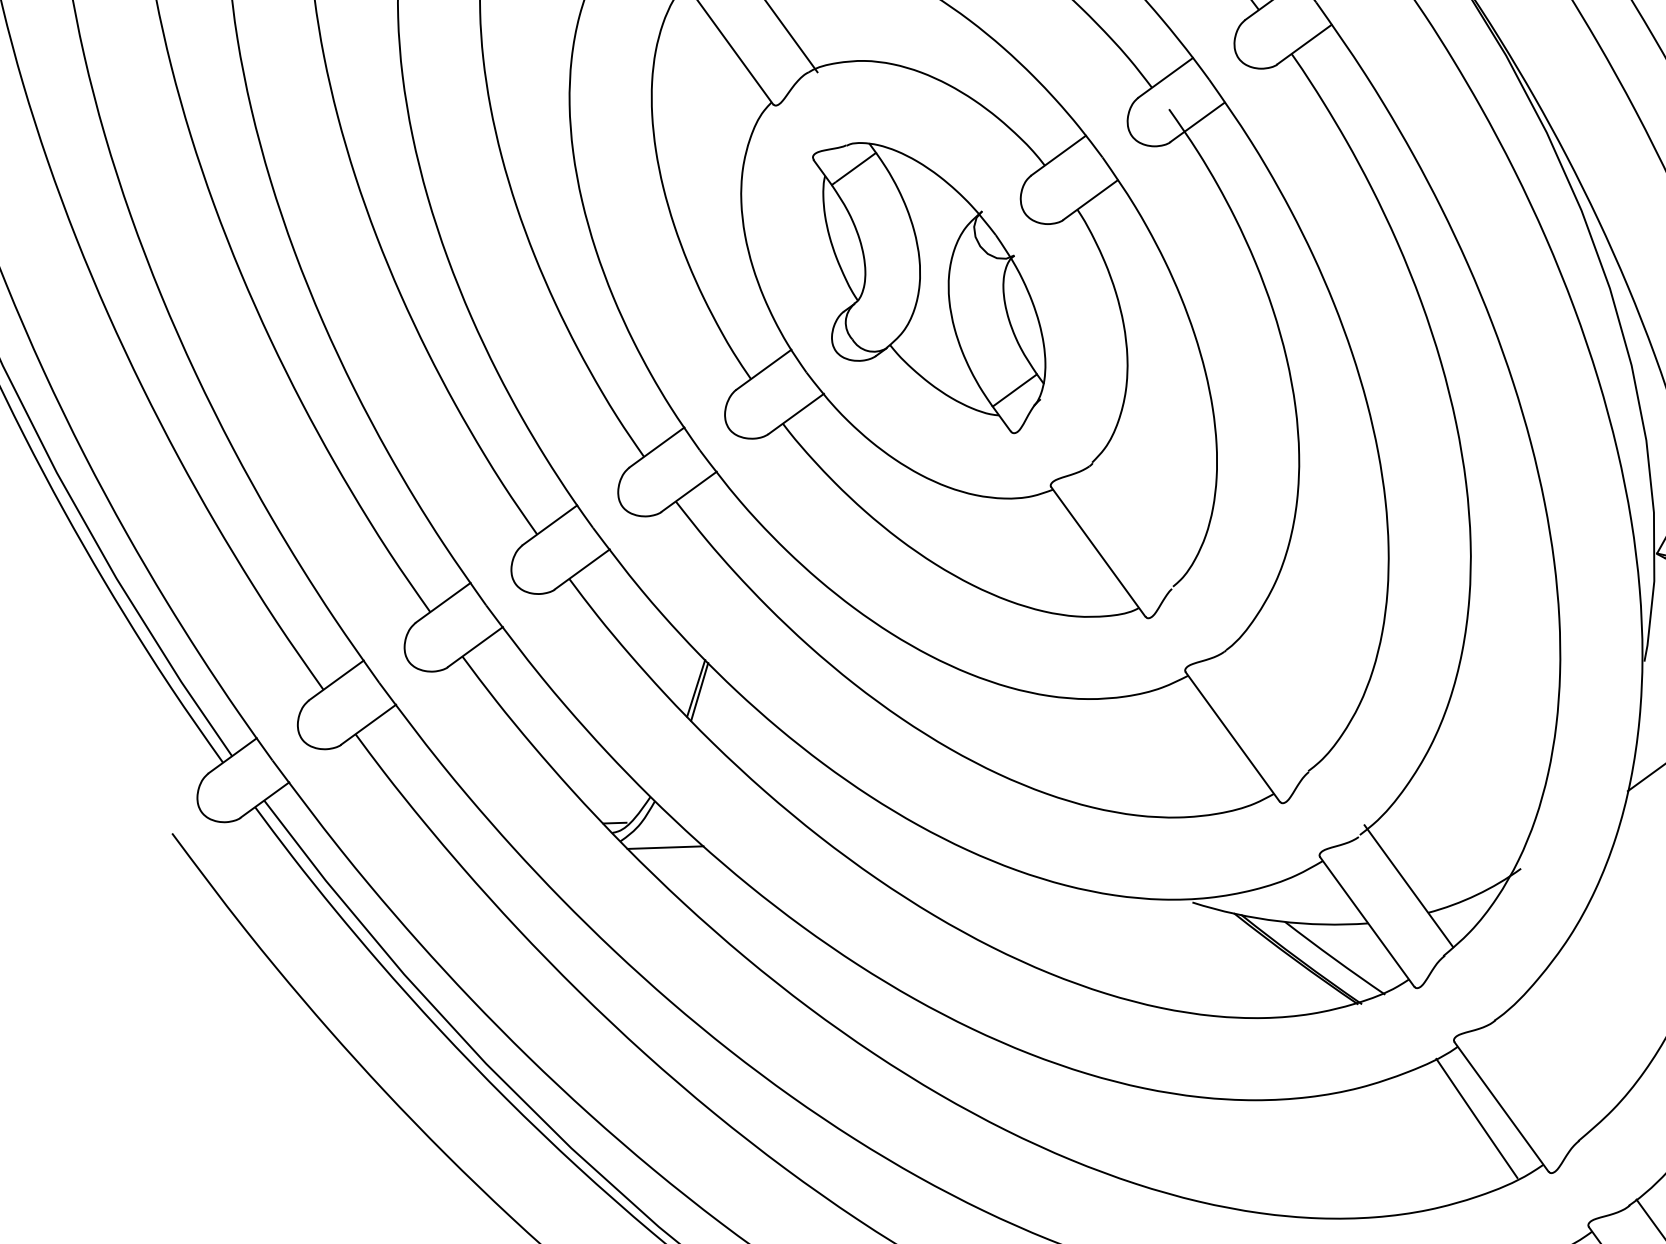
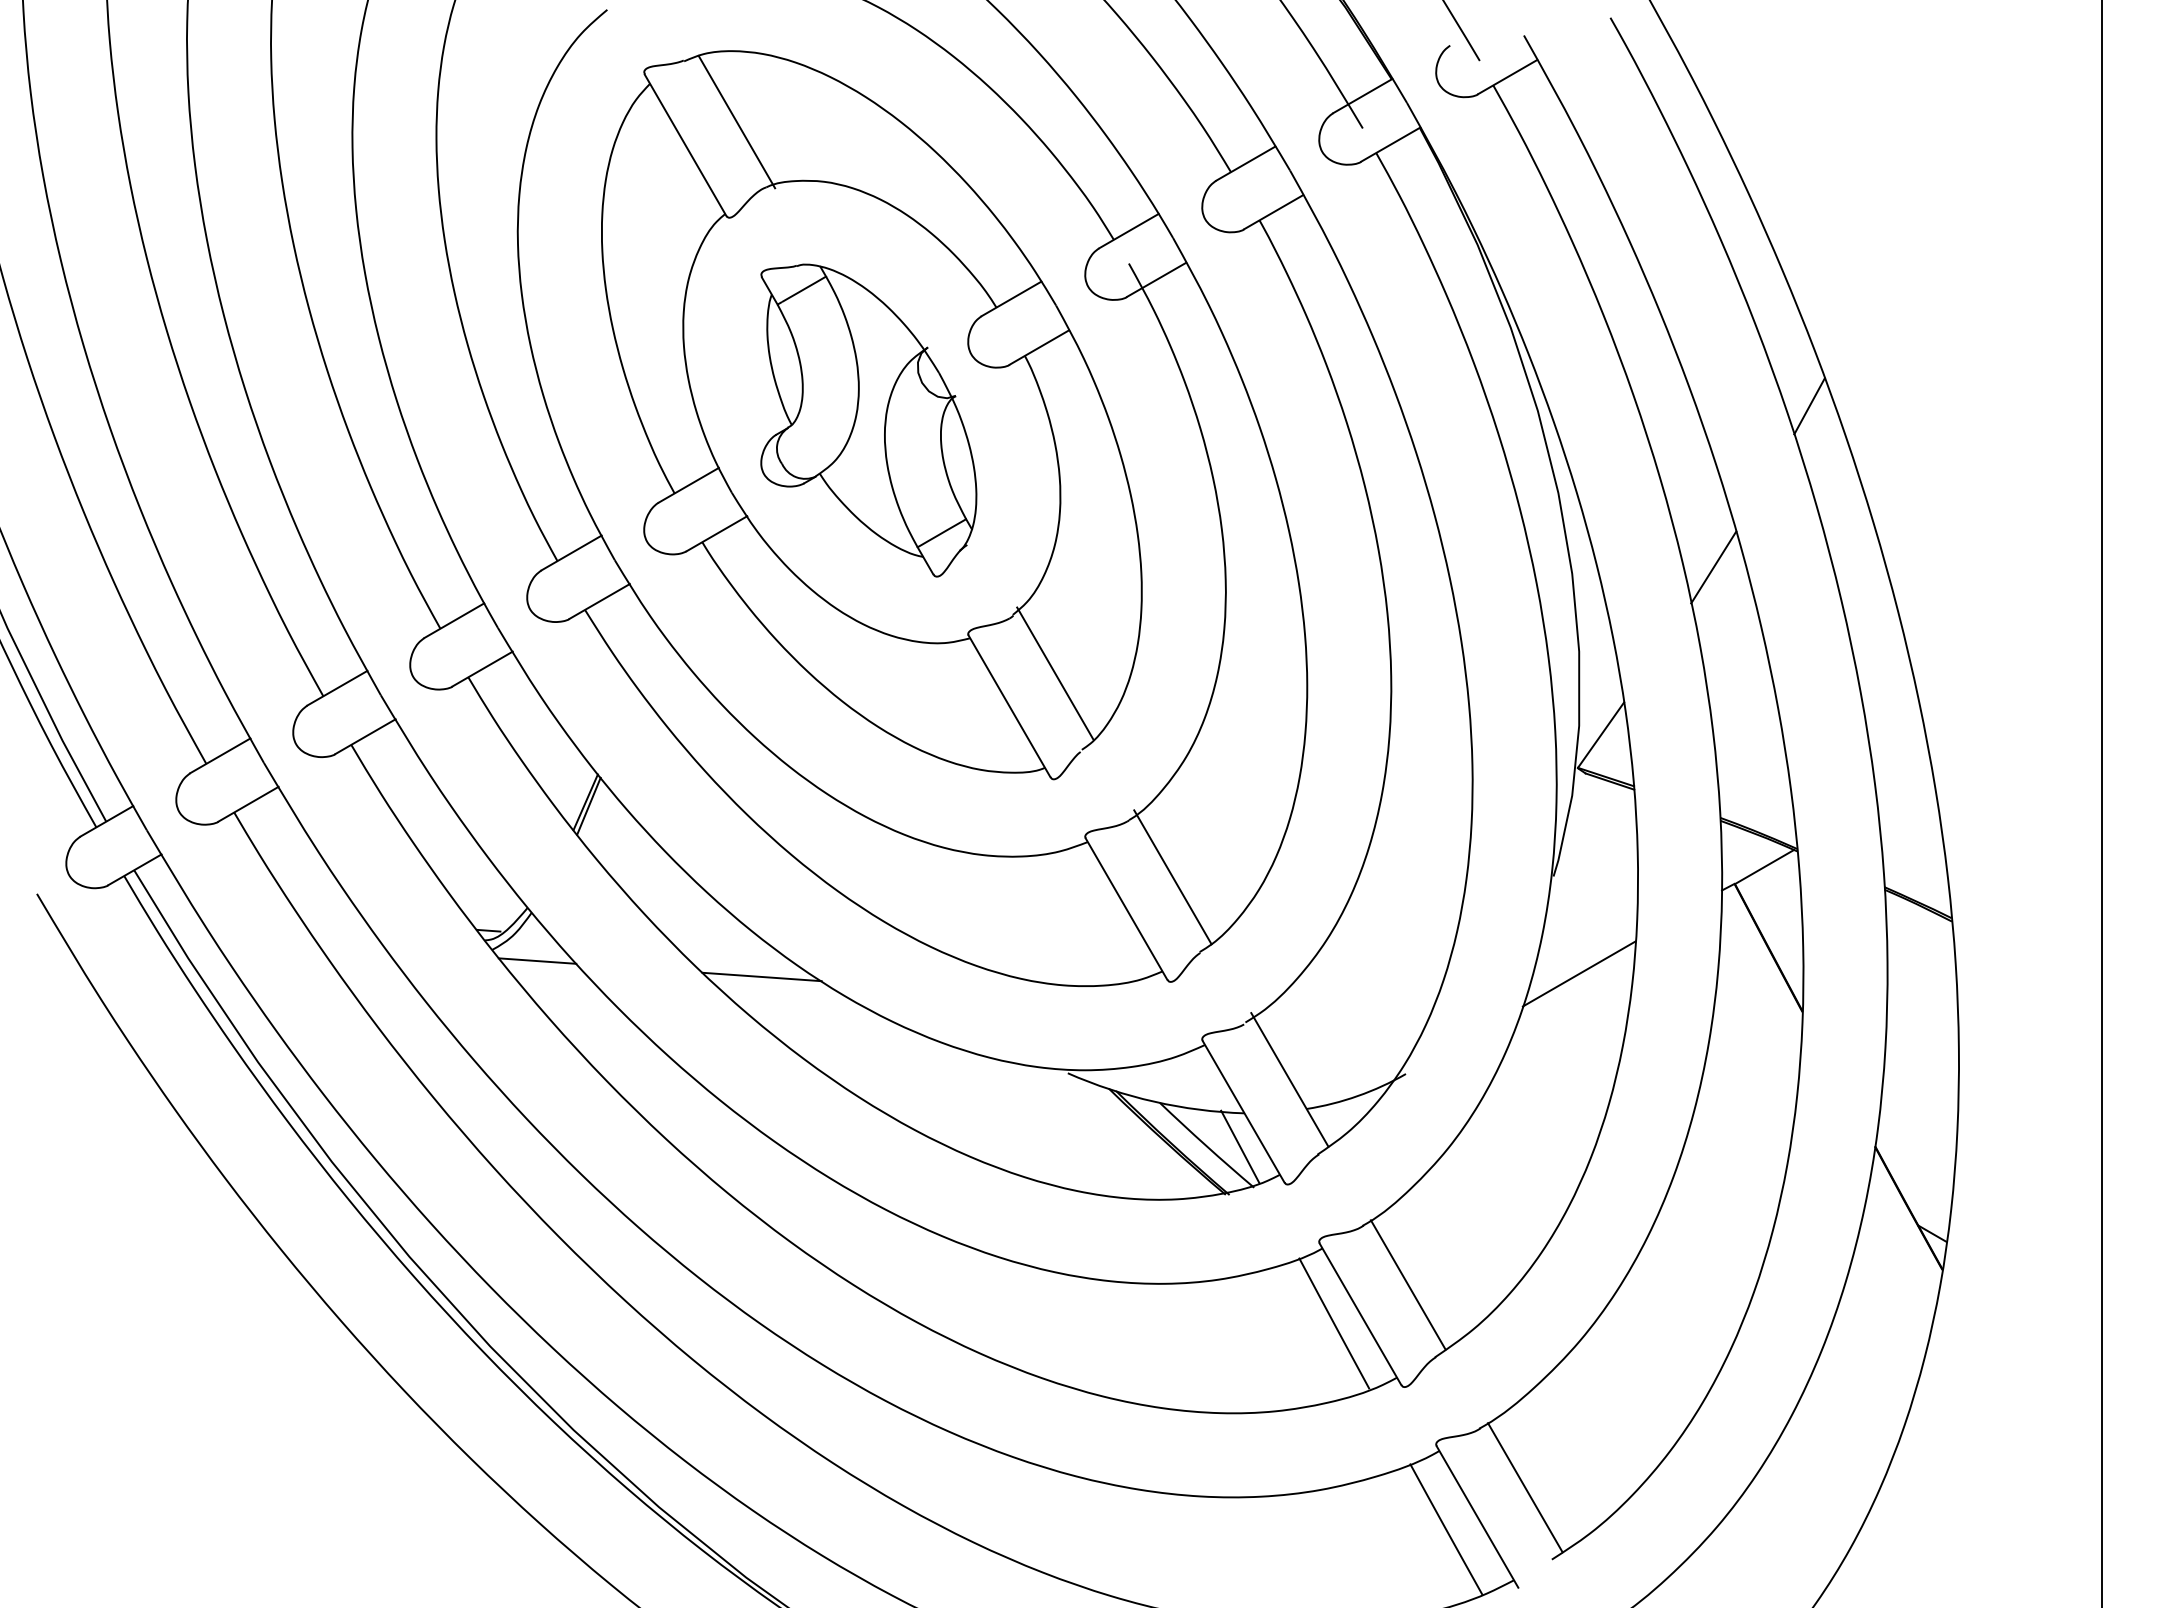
line: (1139, 515) -> (1055, 673), added
line: (1274, 701) -> (1172, 877), added
line: (884, 839) -> (761, 976), added
line: (1367, 956) -> (1240, 1146), added
line: (1544, 1073) -> (1407, 1284), added

